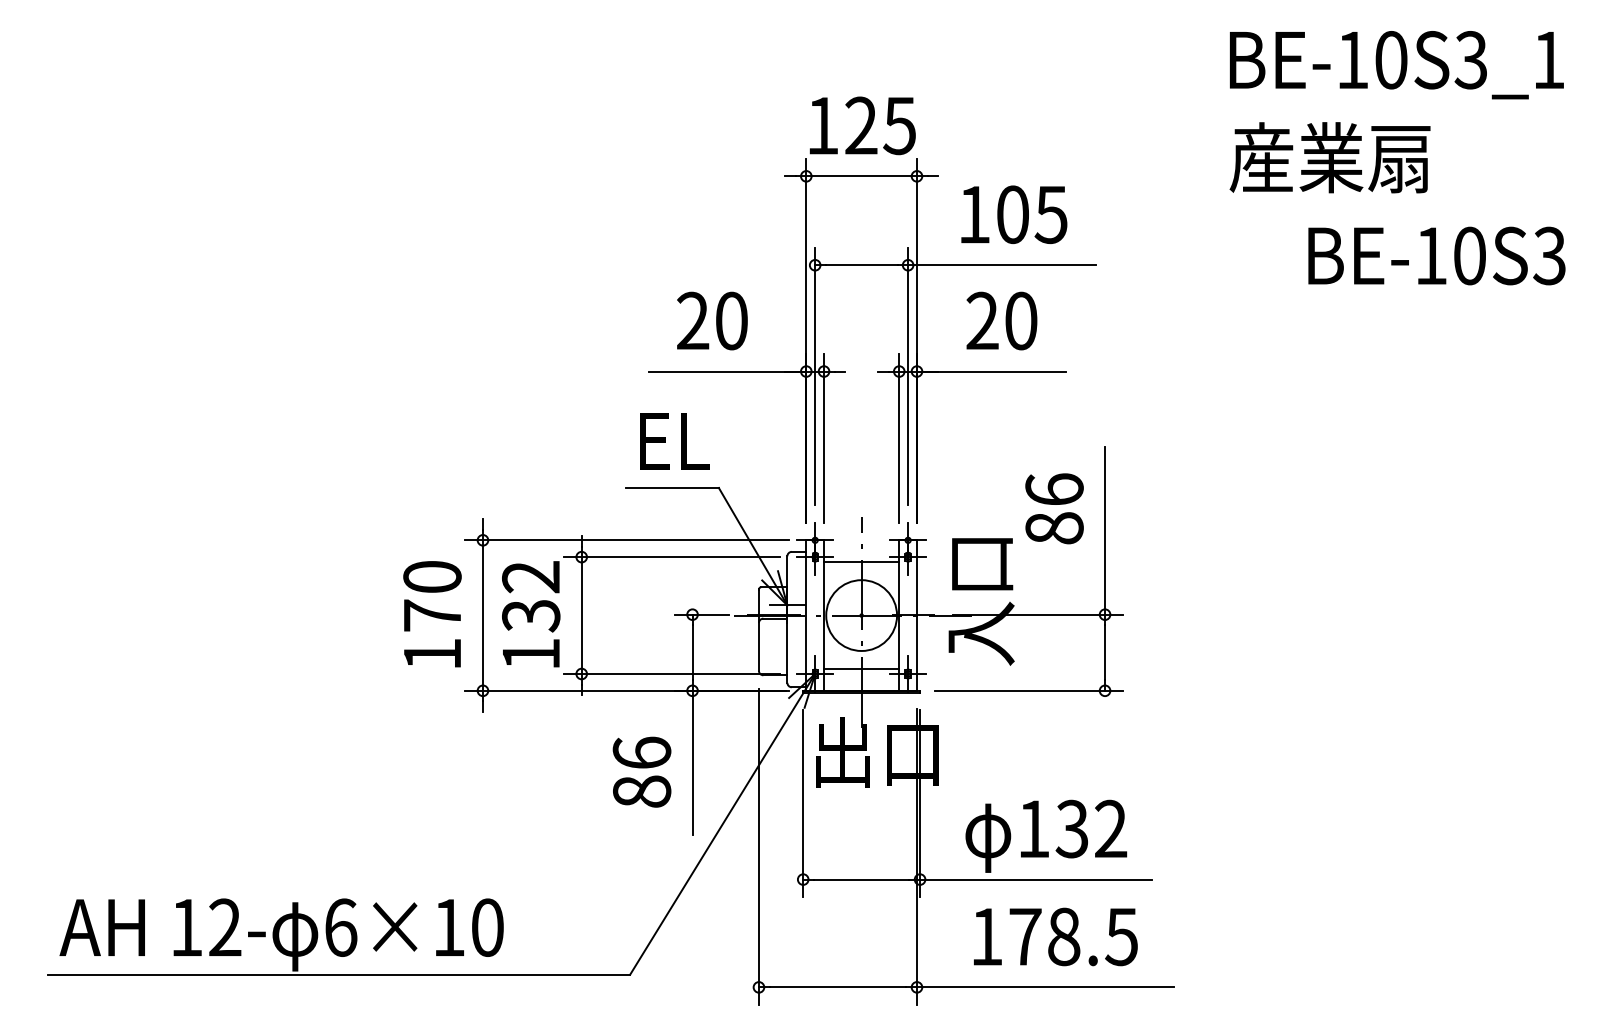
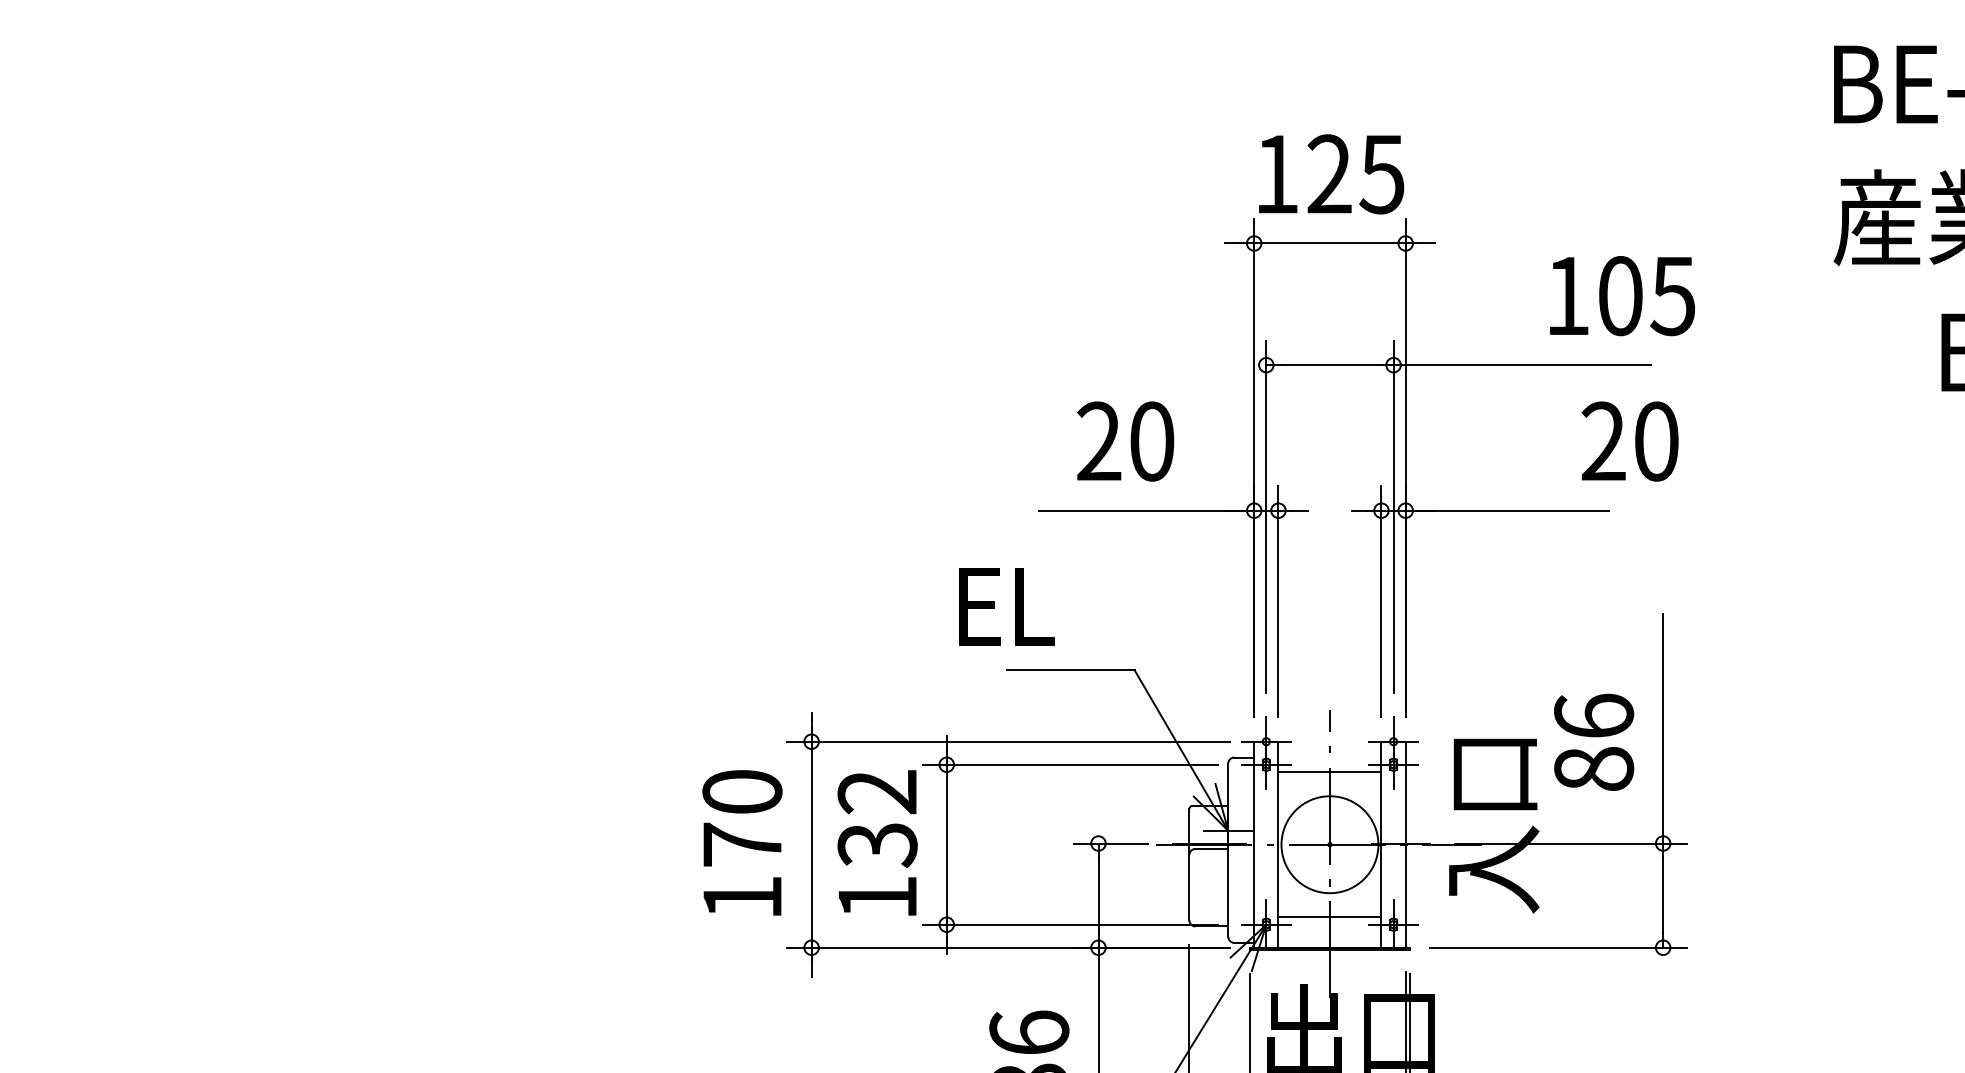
text: (1014, 214) -> (1622, 295), moved
text: (1001, 320) -> (1629, 440), moved
text: (674, 441) -> (1006, 606), moved
text: (1054, 508) -> (1593, 741), moved

